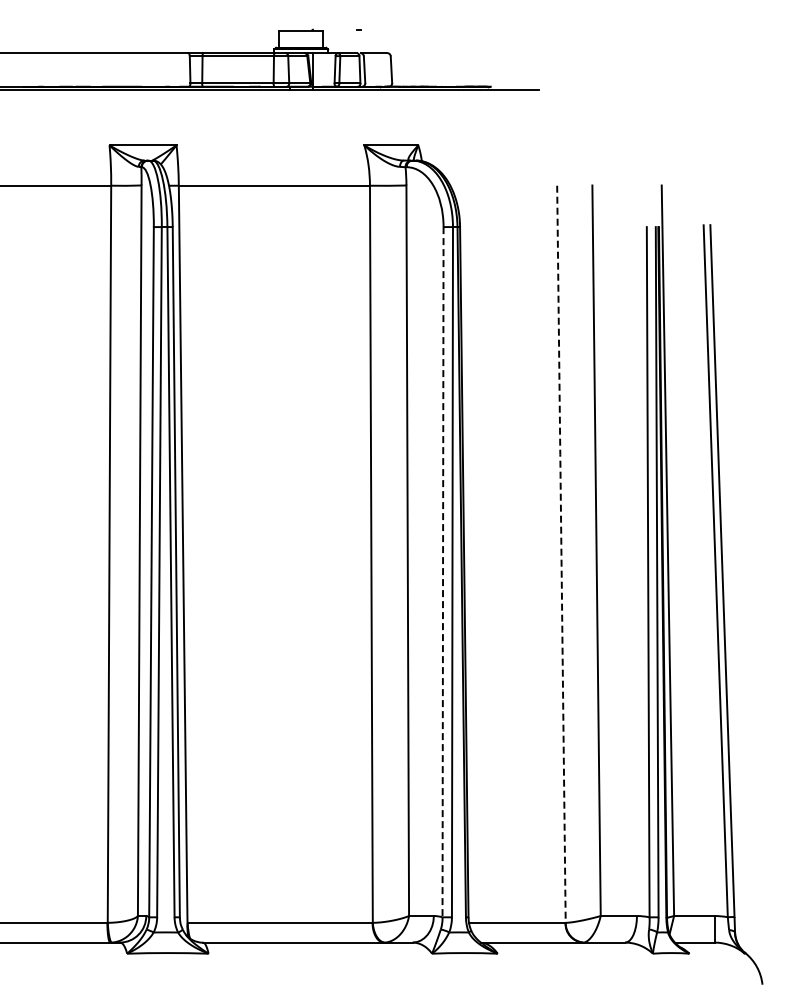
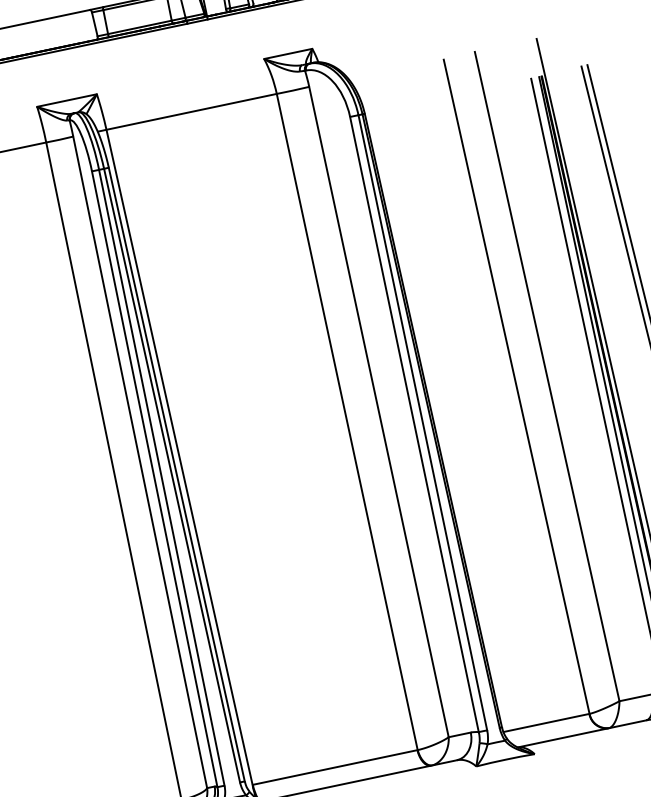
line: (561, 553) -> (516, 385), dashed -> solid
line: (443, 572) -> (414, 424), dashed -> solid

